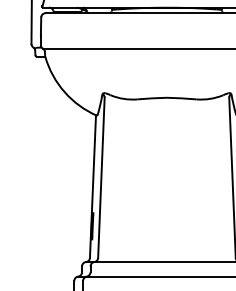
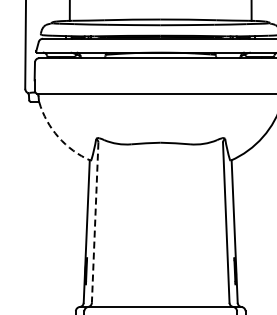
arc: (64, 92) -> (58, 137), solid -> dashed
line: (101, 178) -> (95, 223), solid -> dashed

